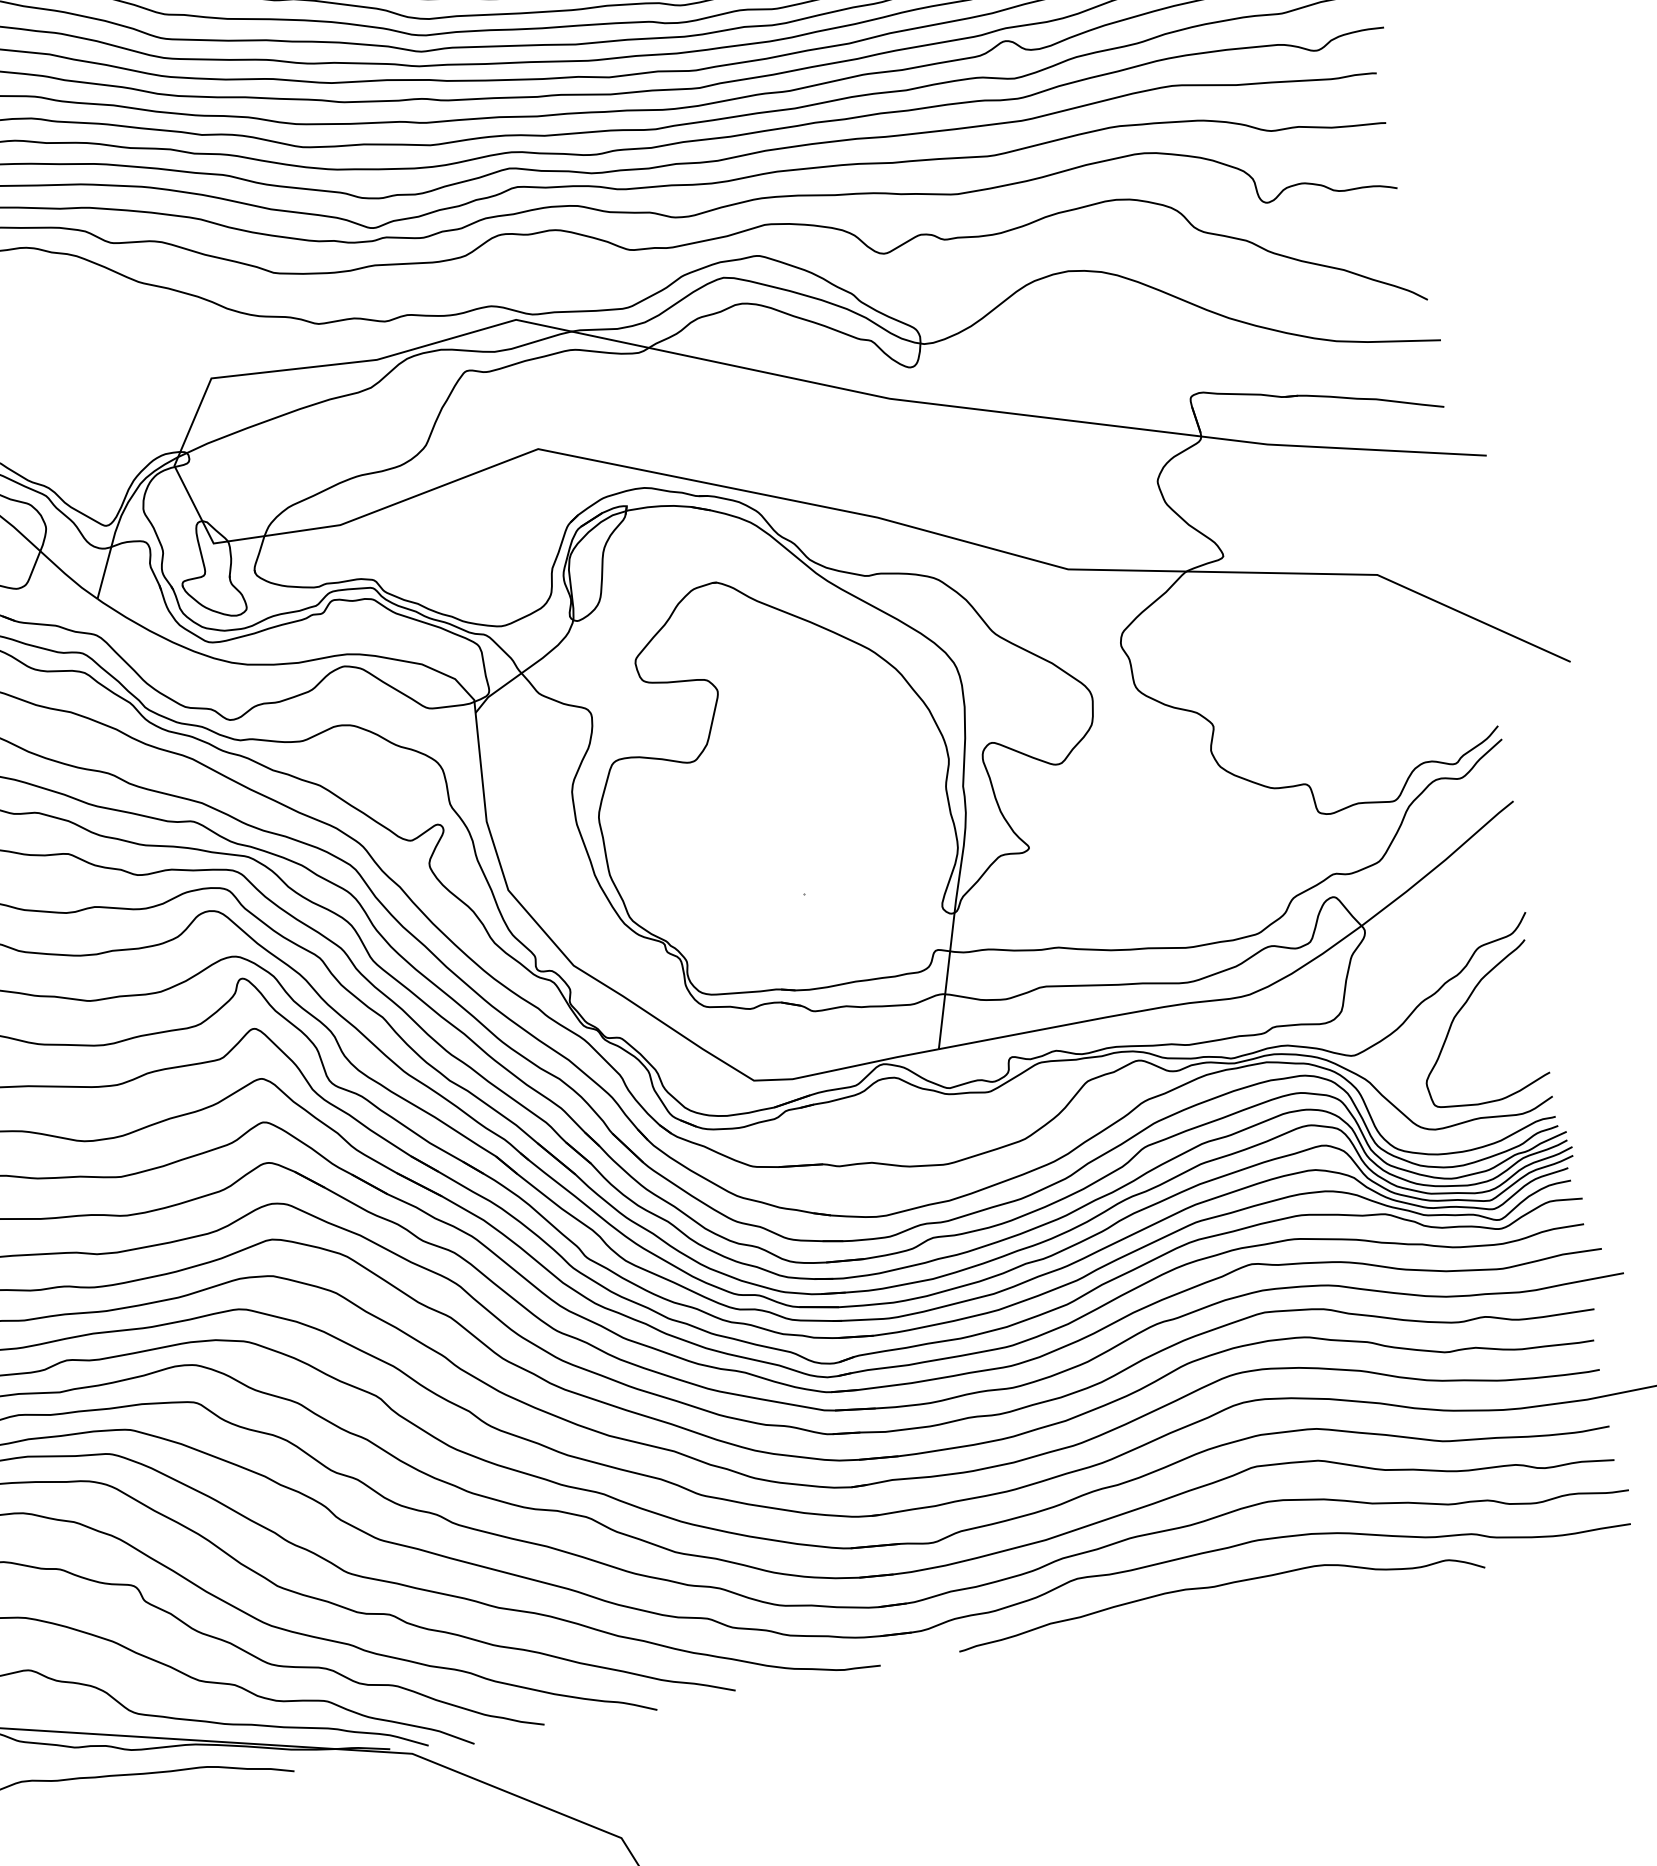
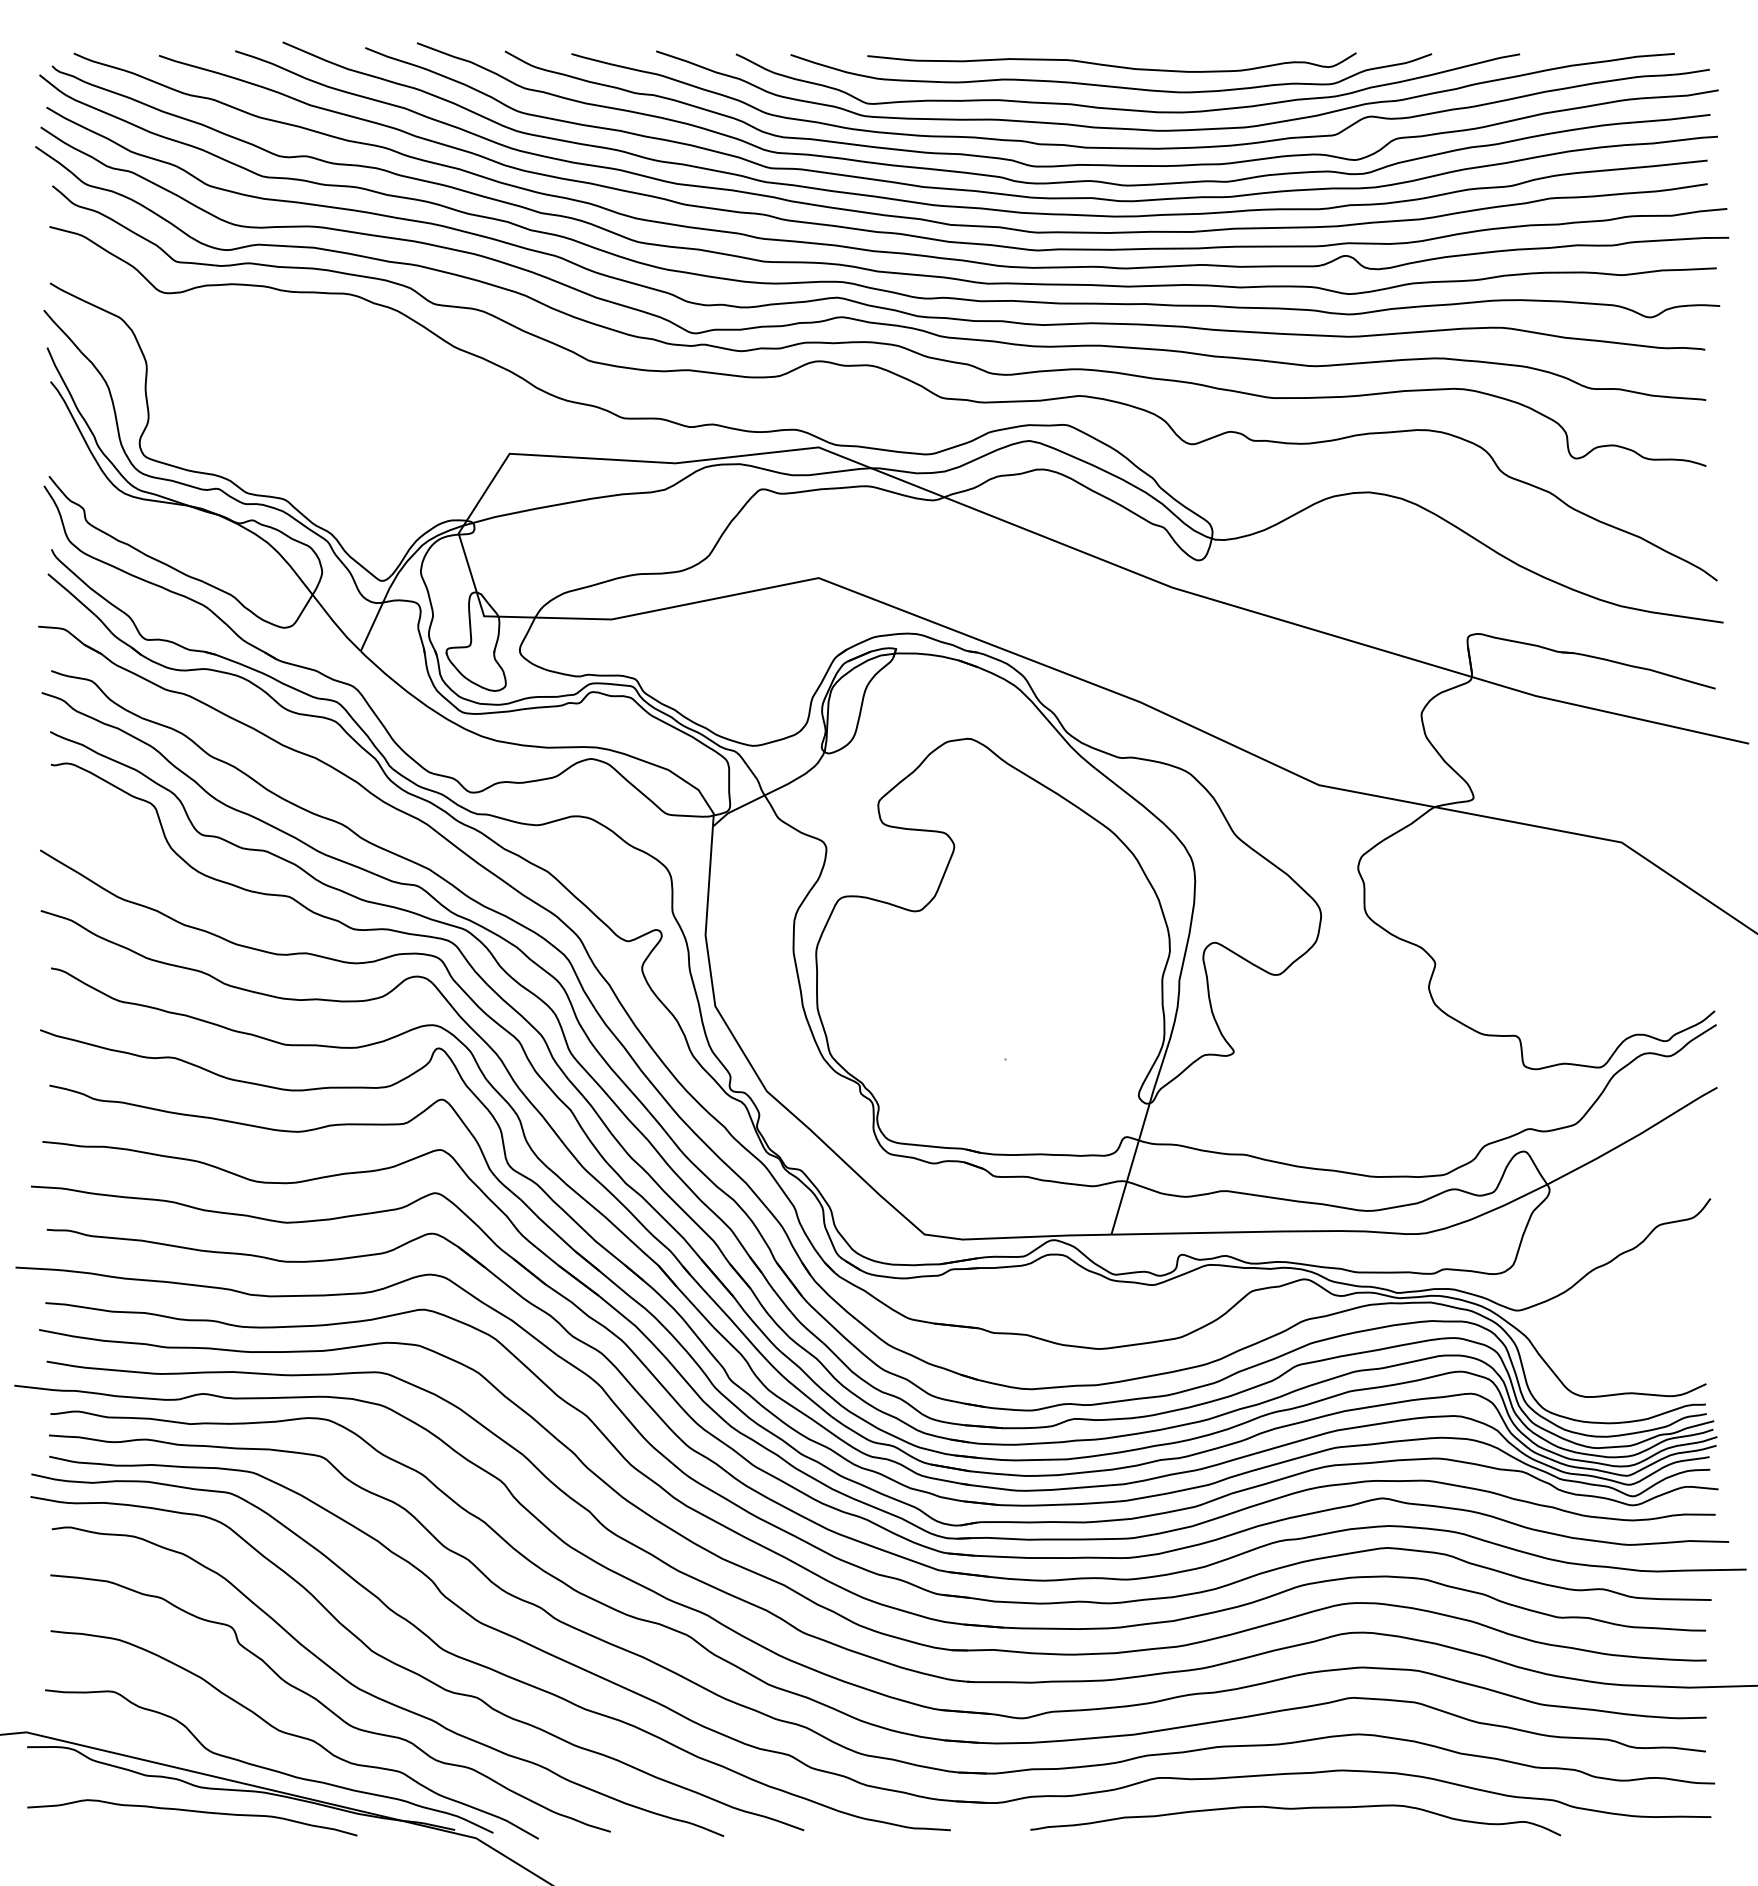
curve: (1460, 1011) -> (1629, 1285), removed

